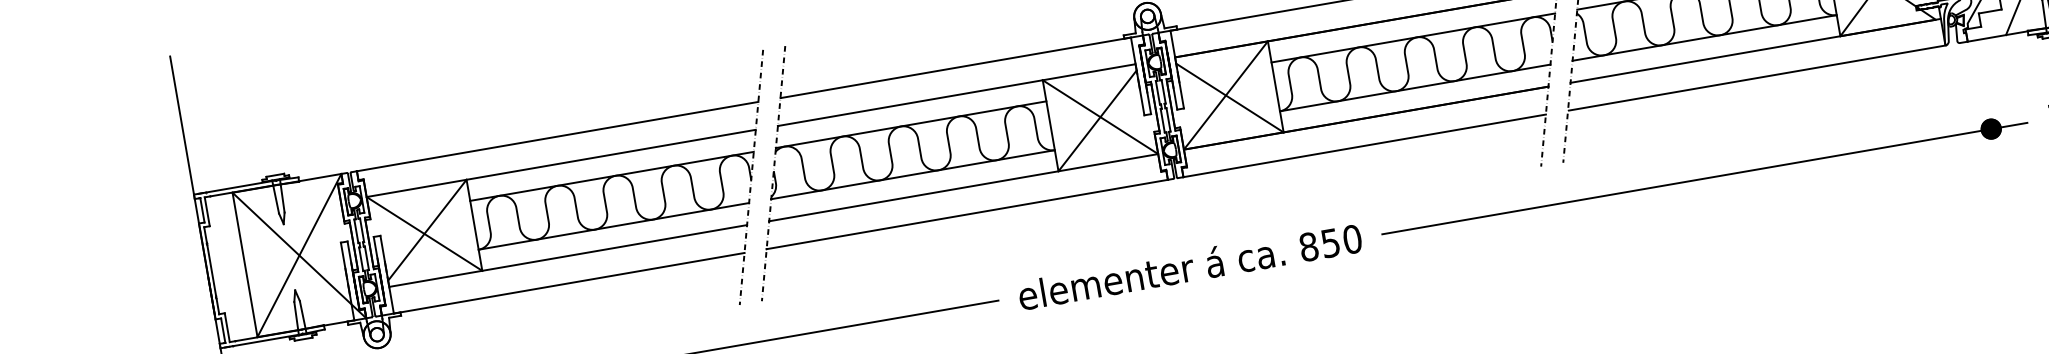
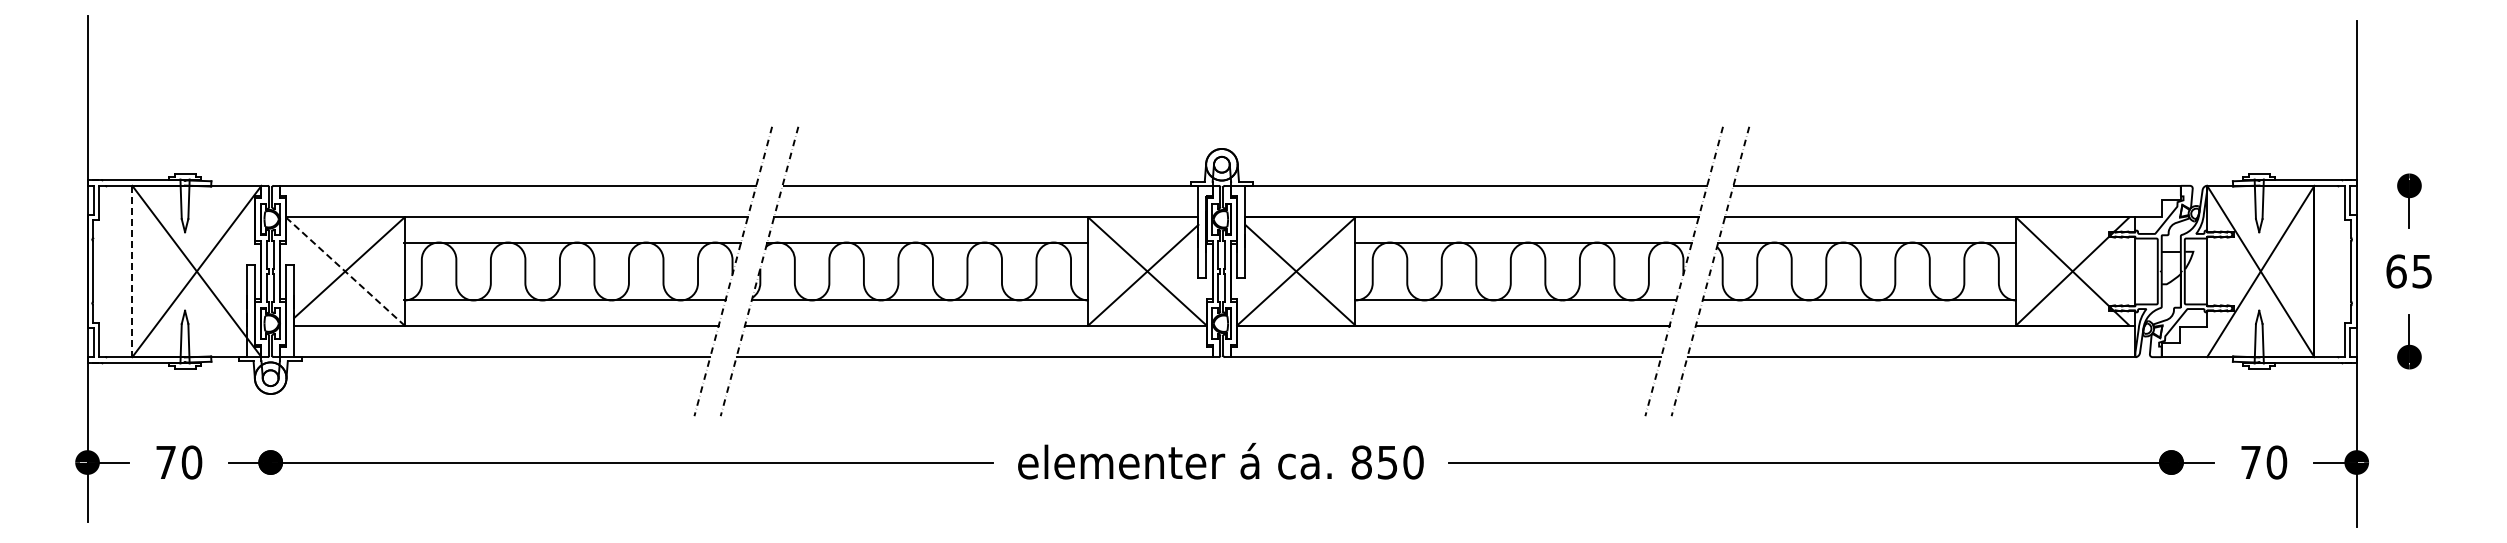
line: (424, 233) -> (345, 271), solid -> dashed
line: (245, 264) -> (132, 271), solid -> dashed

